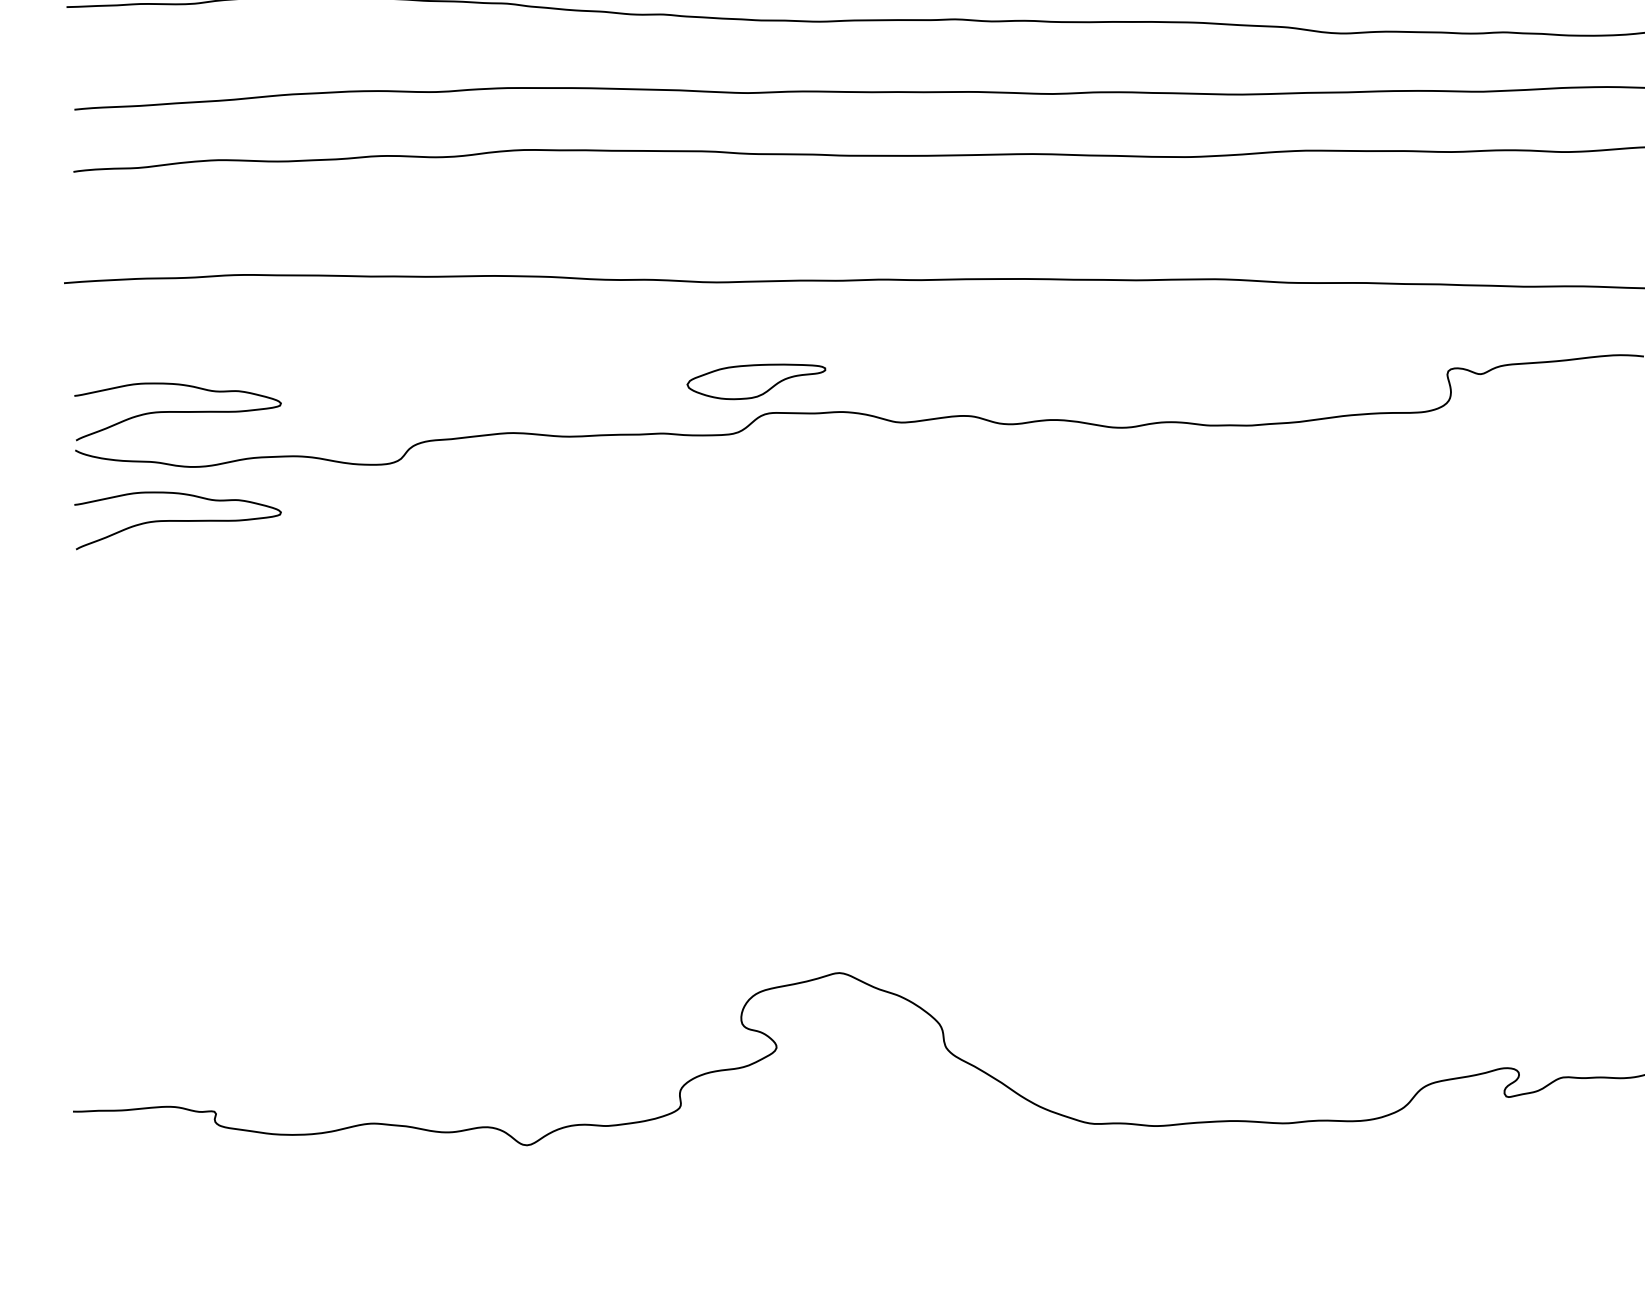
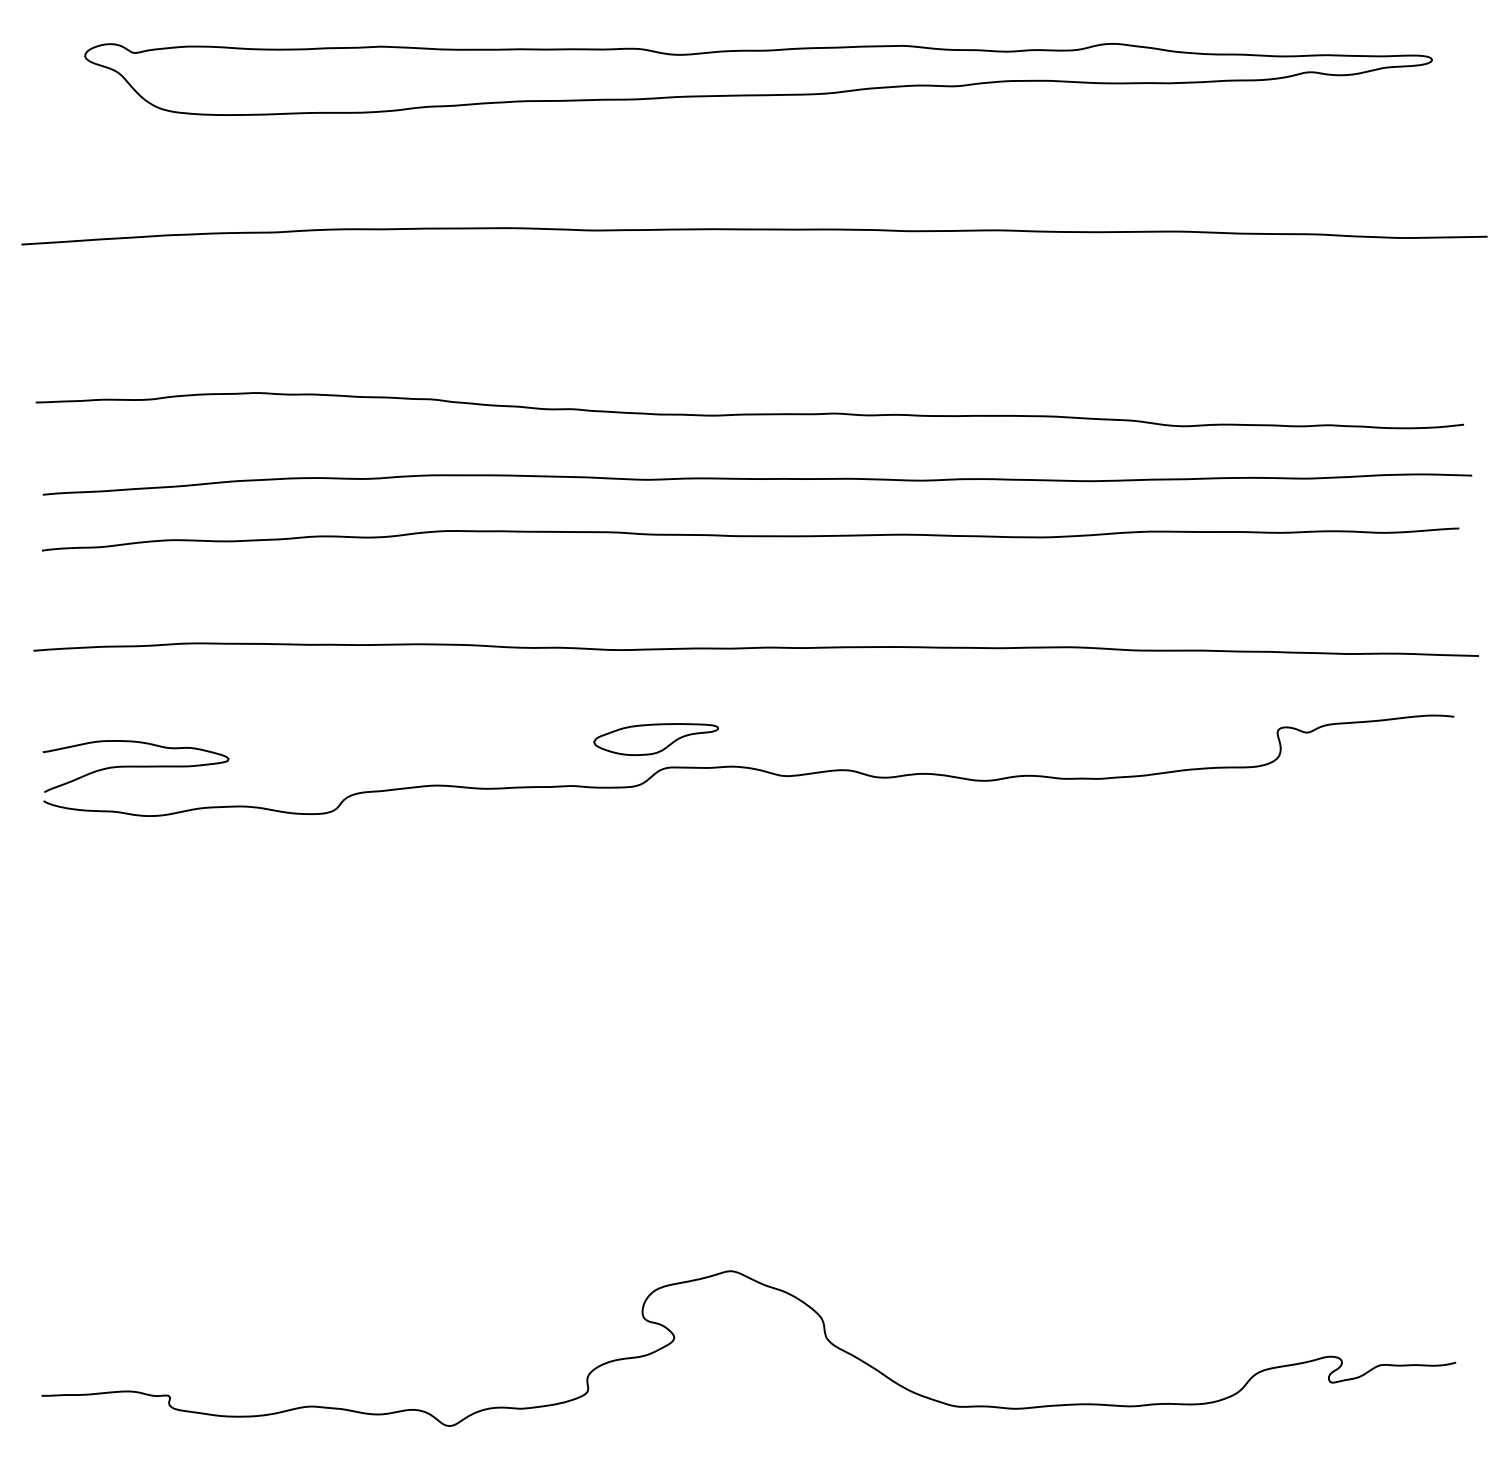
curve: (177, 520) -> (135, 864), removed

